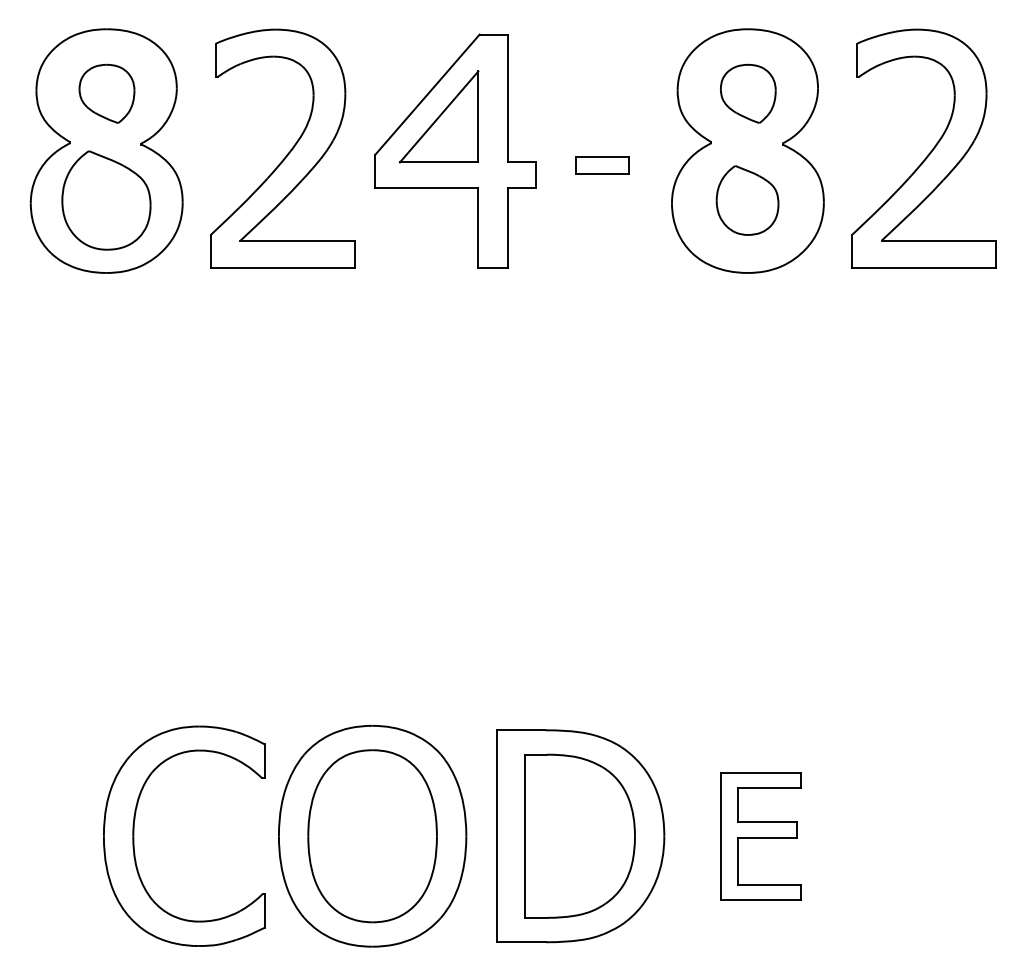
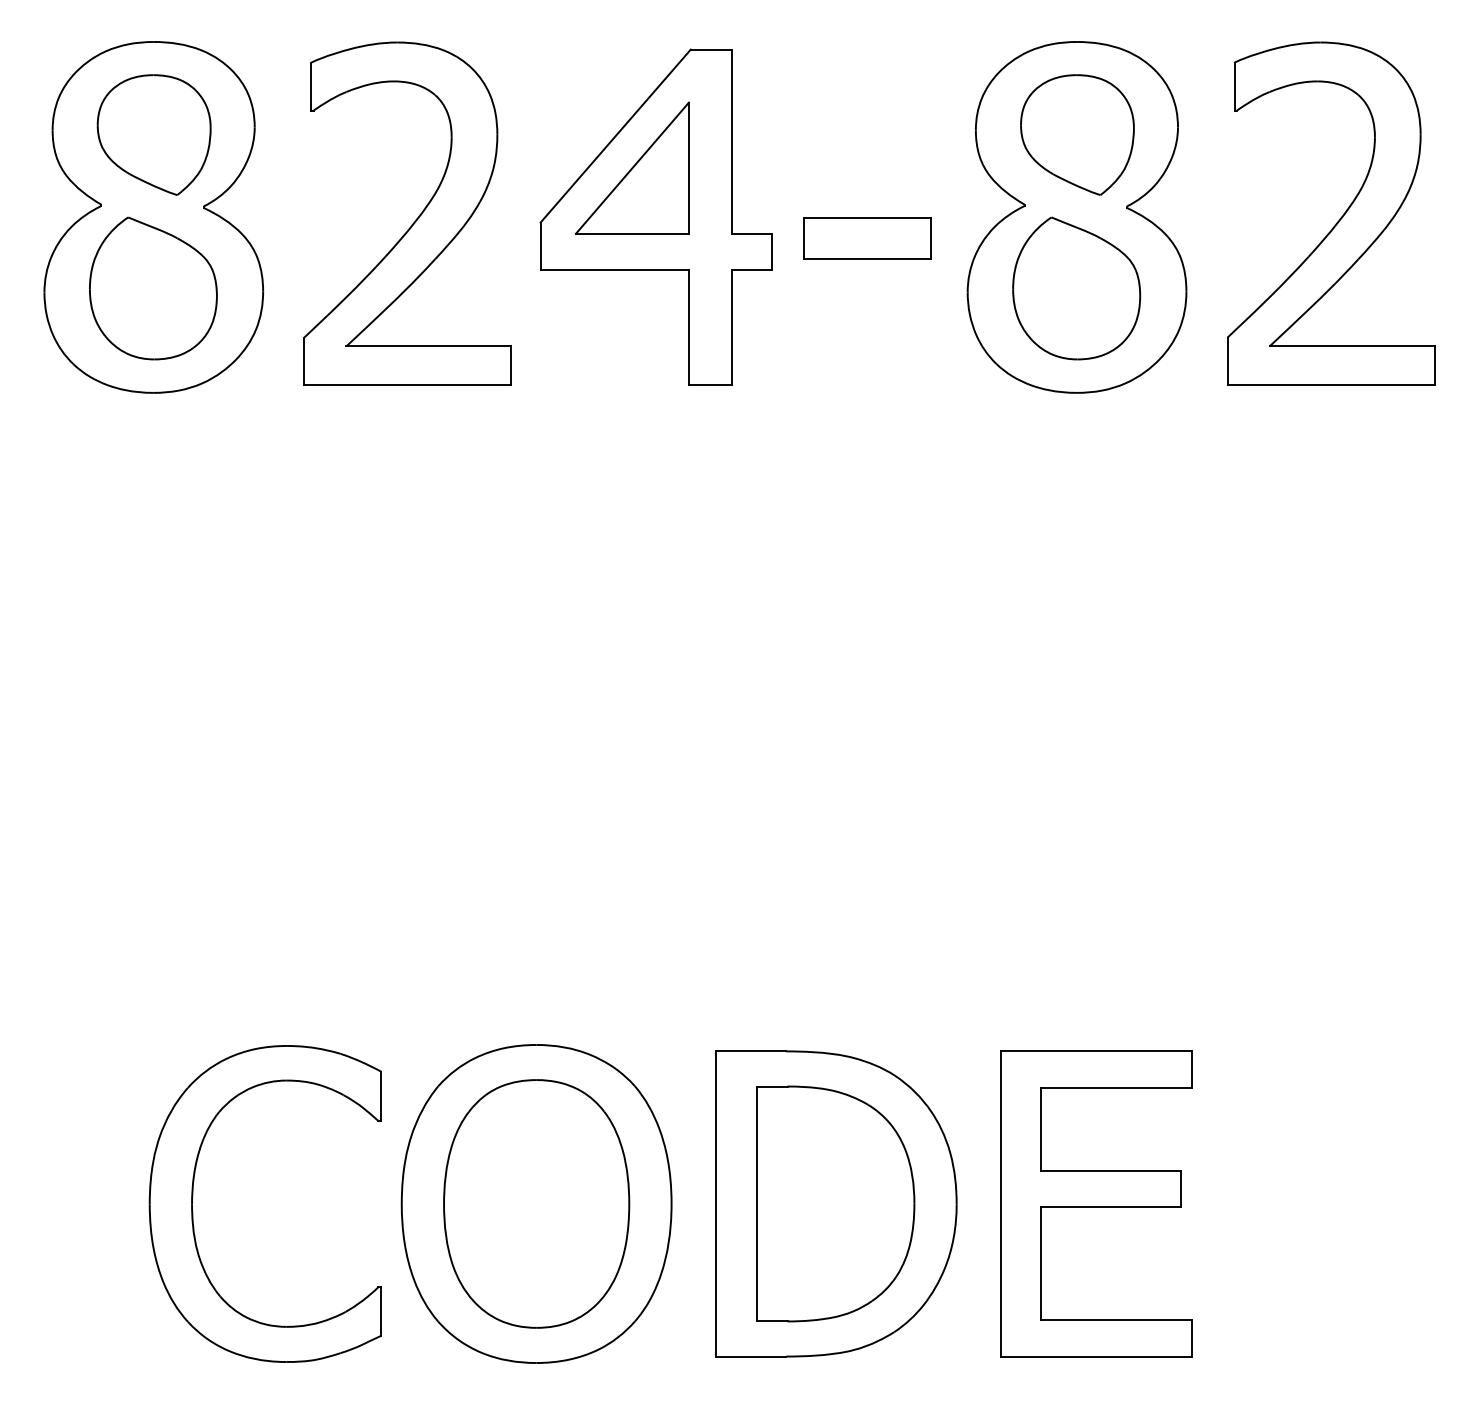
part: (106, 93) -> (153, 134), size x1.43
part: (748, 93) -> (1077, 134), size x1.43
part: (602, 165) -> (867, 238), size x1.67
part: (747, 200) -> (1076, 288), size x1.43
part: (760, 835) -> (1095, 1202), size x1.67

